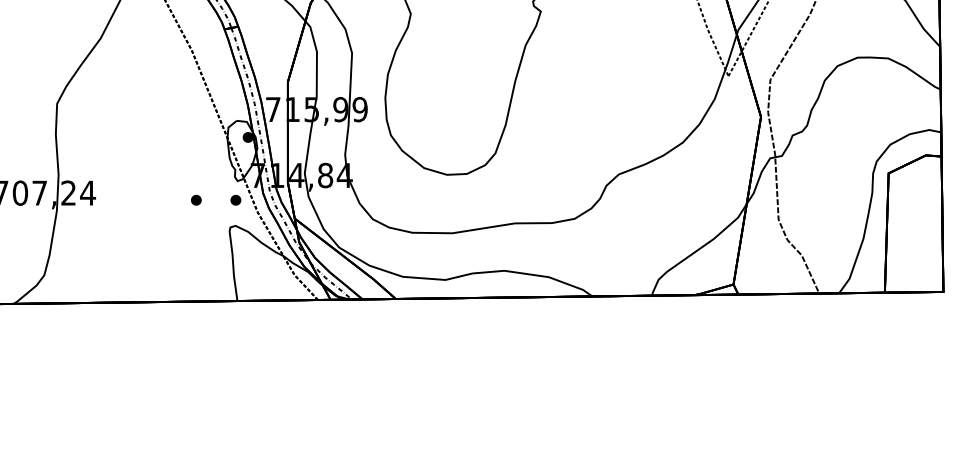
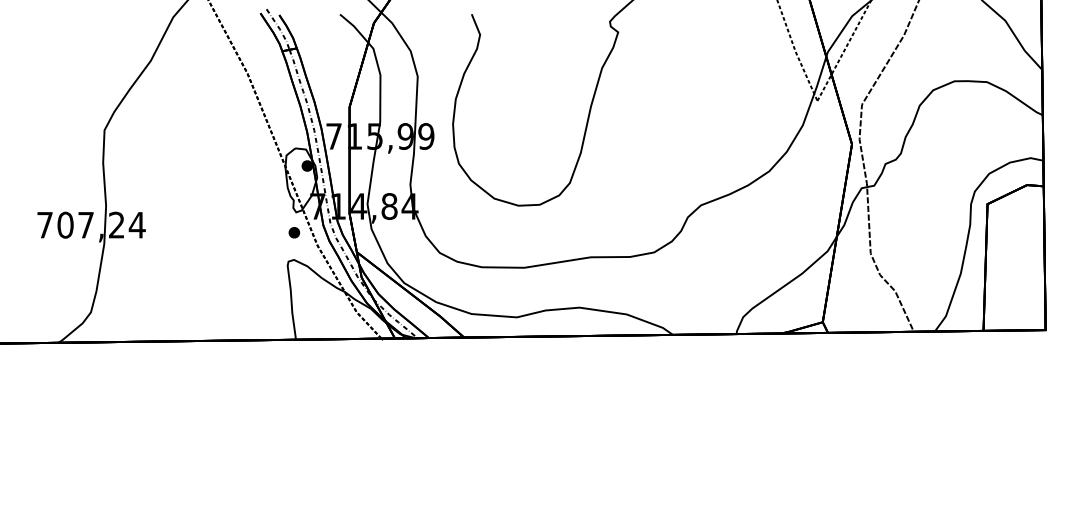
part: (196, 200) -> (252, 232), removed

